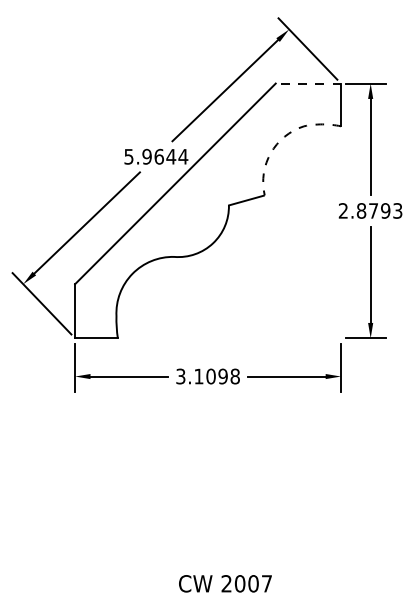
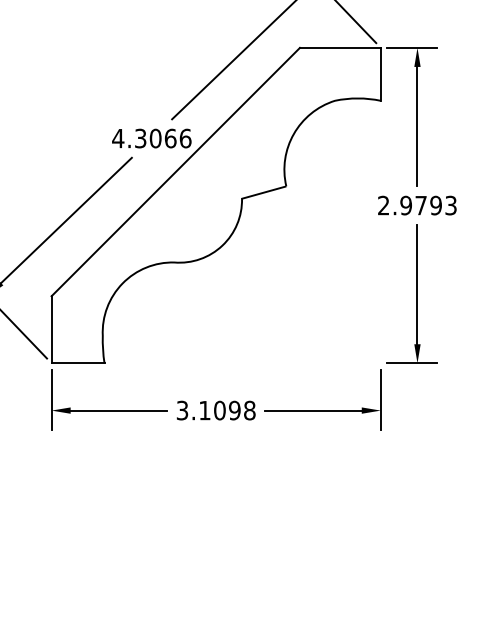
line: (308, 83) -> (340, 47), dashed -> solid
line: (280, 140) -> (305, 118), dashed -> solid
text: (156, 156) -> (152, 138), 5.9644 -> 4.3066
text: (361, 210) -> (406, 205), 2.8793 -> 2.9793

